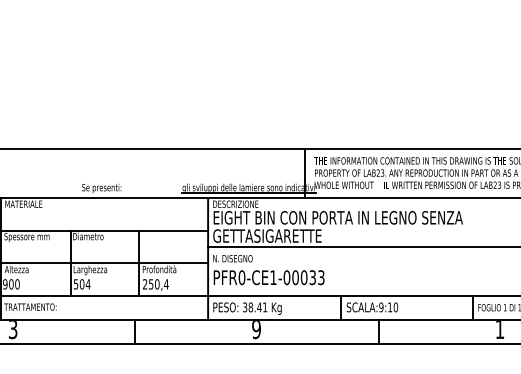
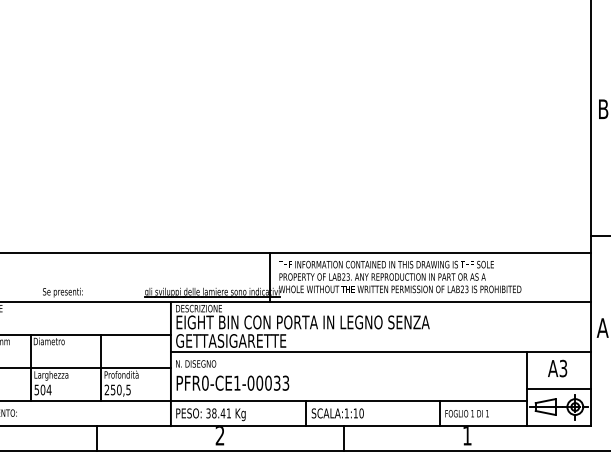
text: (166, 283) -> (128, 389), 250,4 -> 250,5
text: (380, 307) -> (346, 413), SCALA:9:10 -> SCALA:1:10
text: (255, 330) -> (219, 436), 9 -> 2

